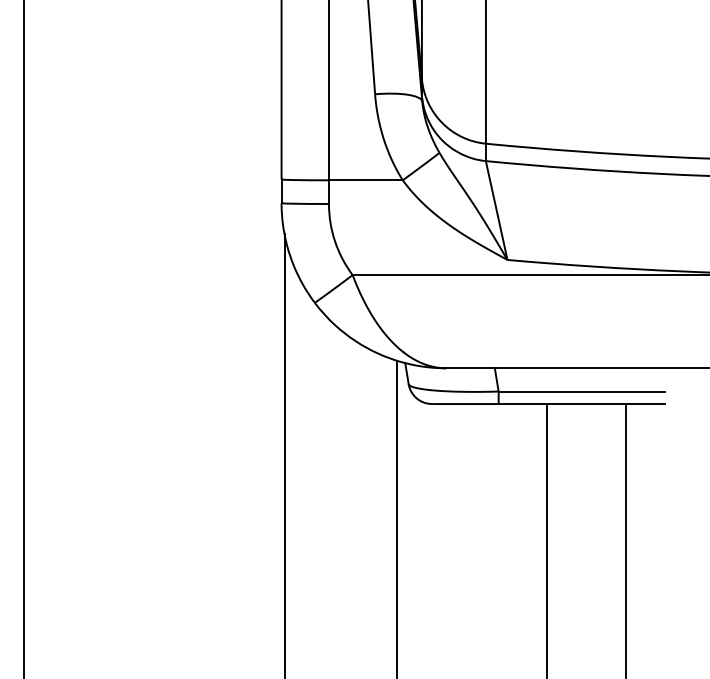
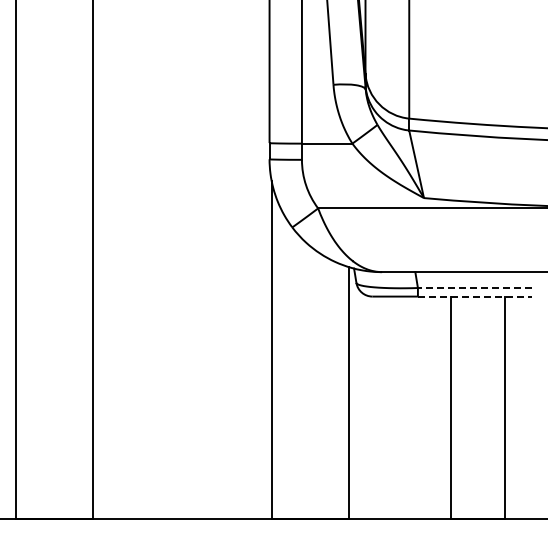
line: (581, 392) -> (474, 288), solid -> dashed
line: (581, 403) -> (474, 296), solid -> dashed

